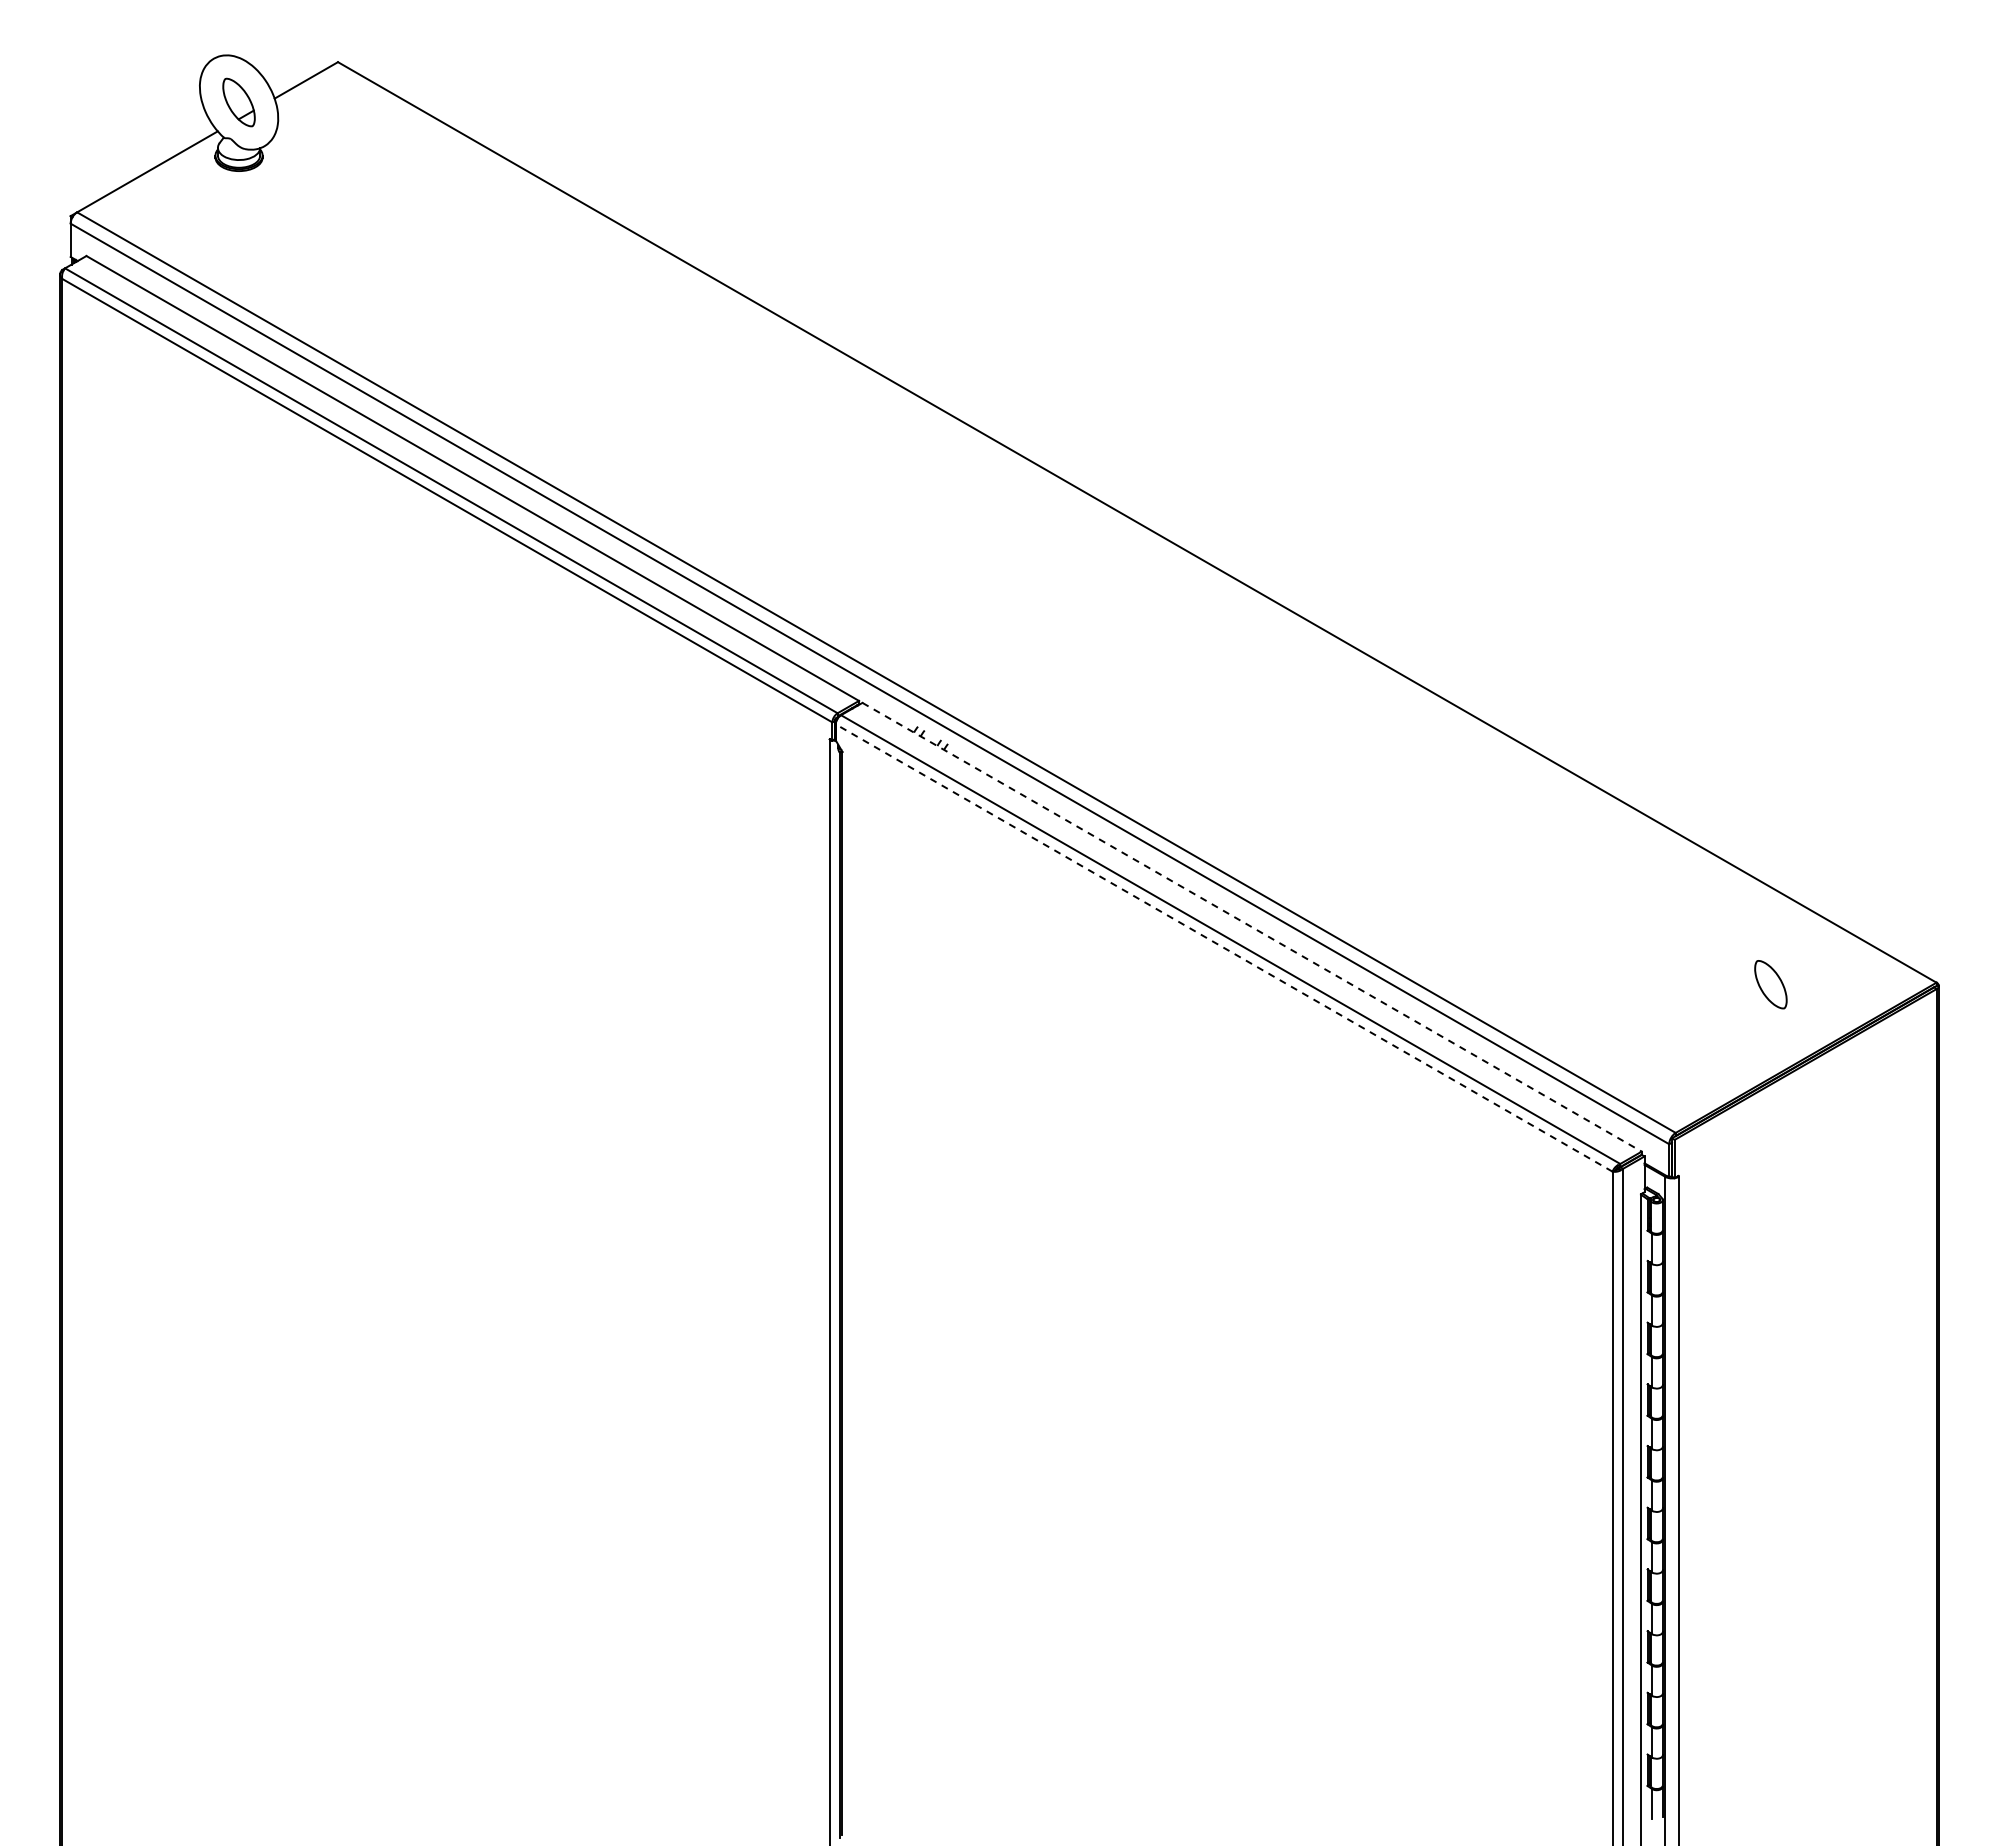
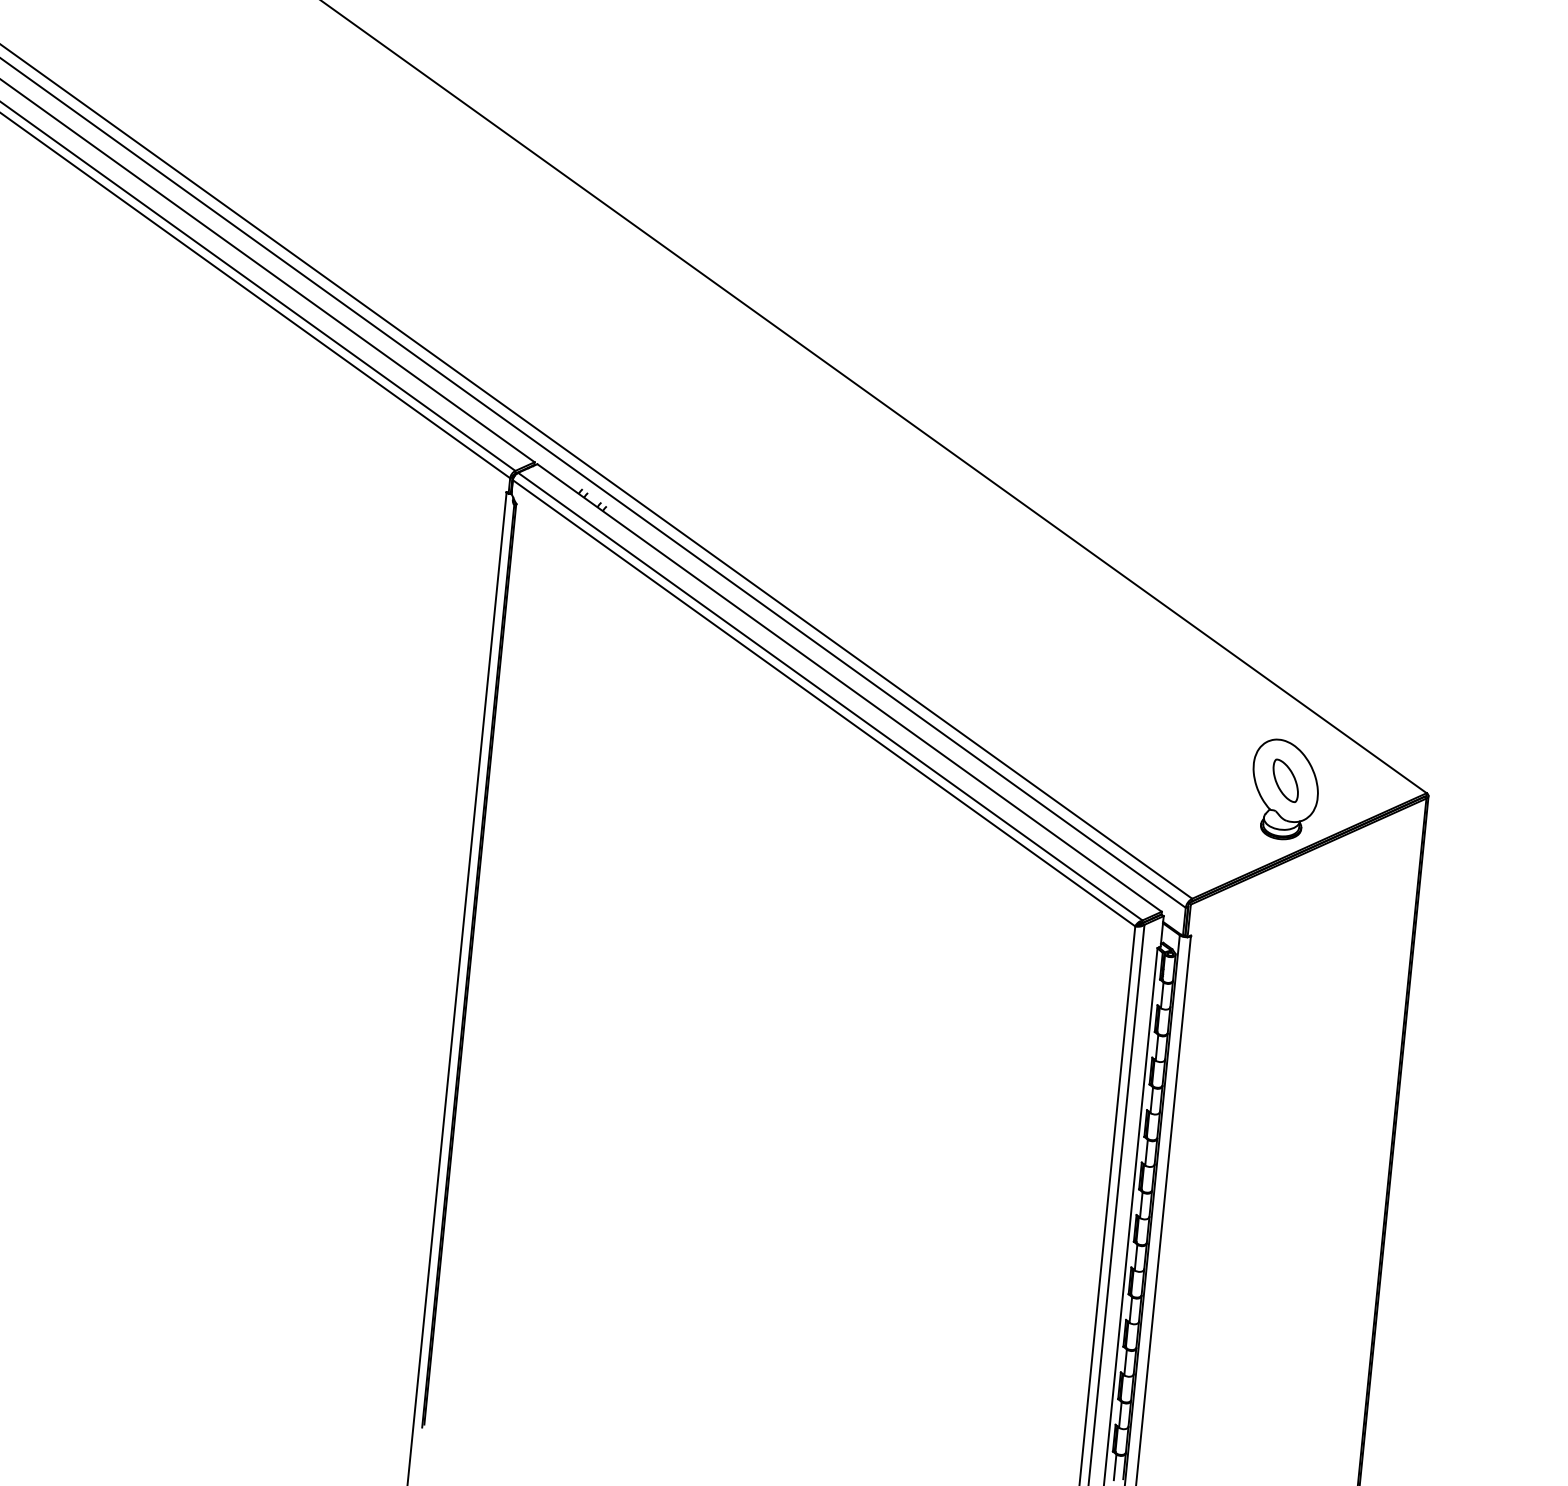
line: (1252, 927) -> (849, 688), dashed -> solid
line: (1223, 947) -> (823, 702), dashed -> solid
part: (1770, 995) -> (1284, 790), added

